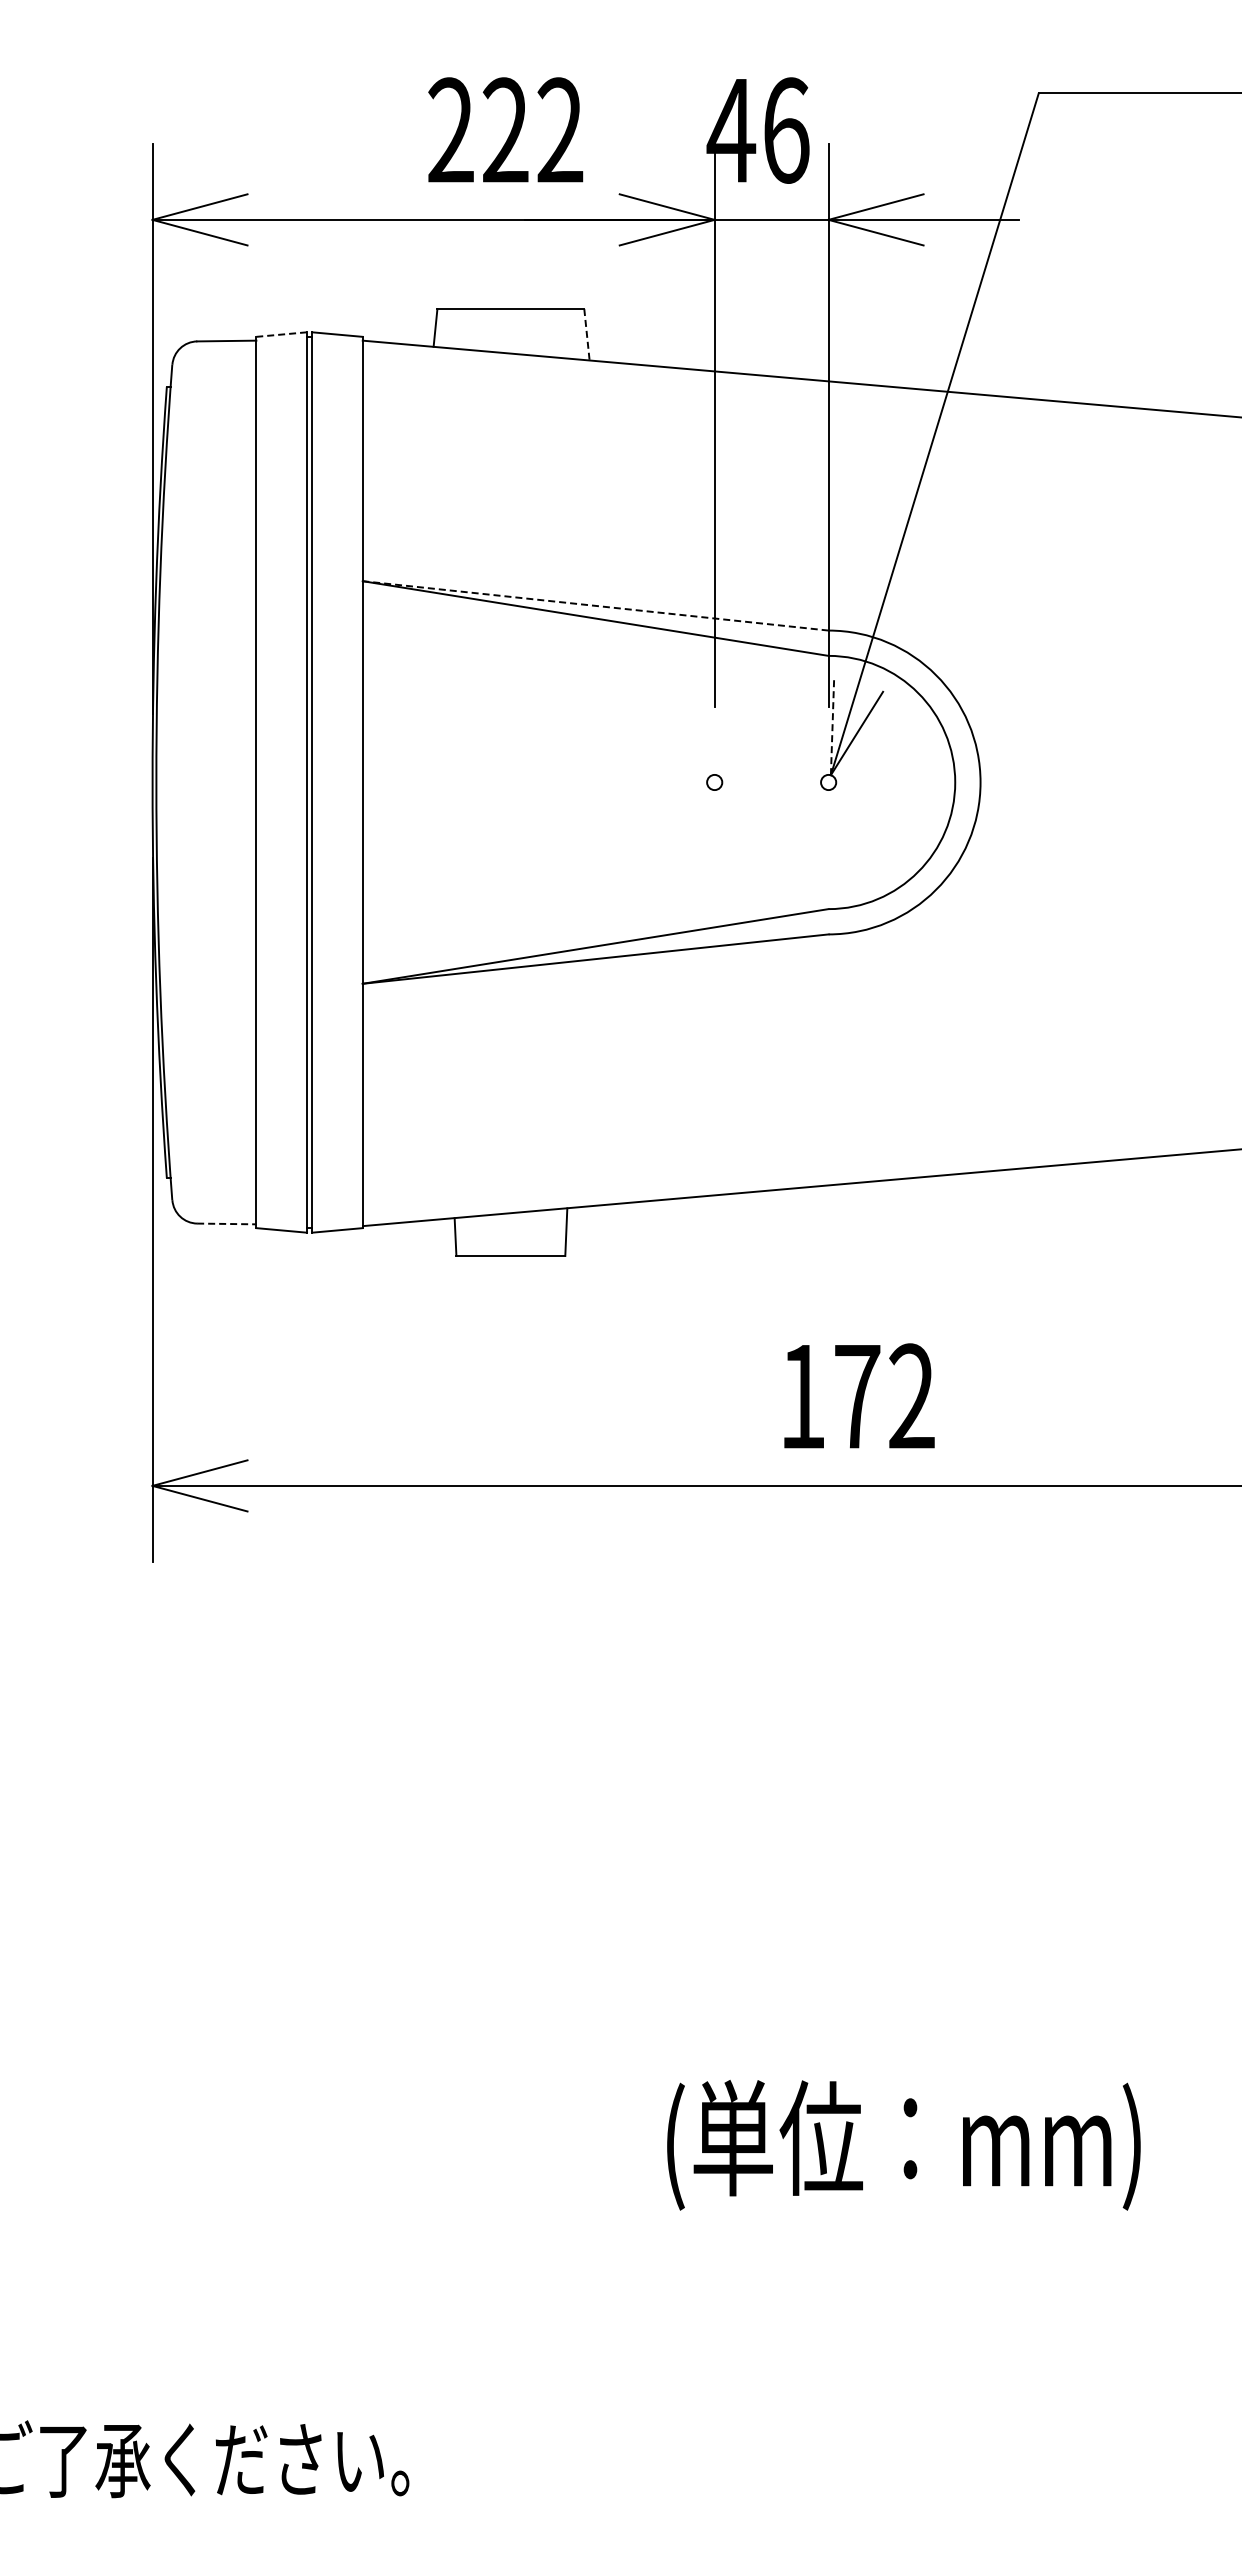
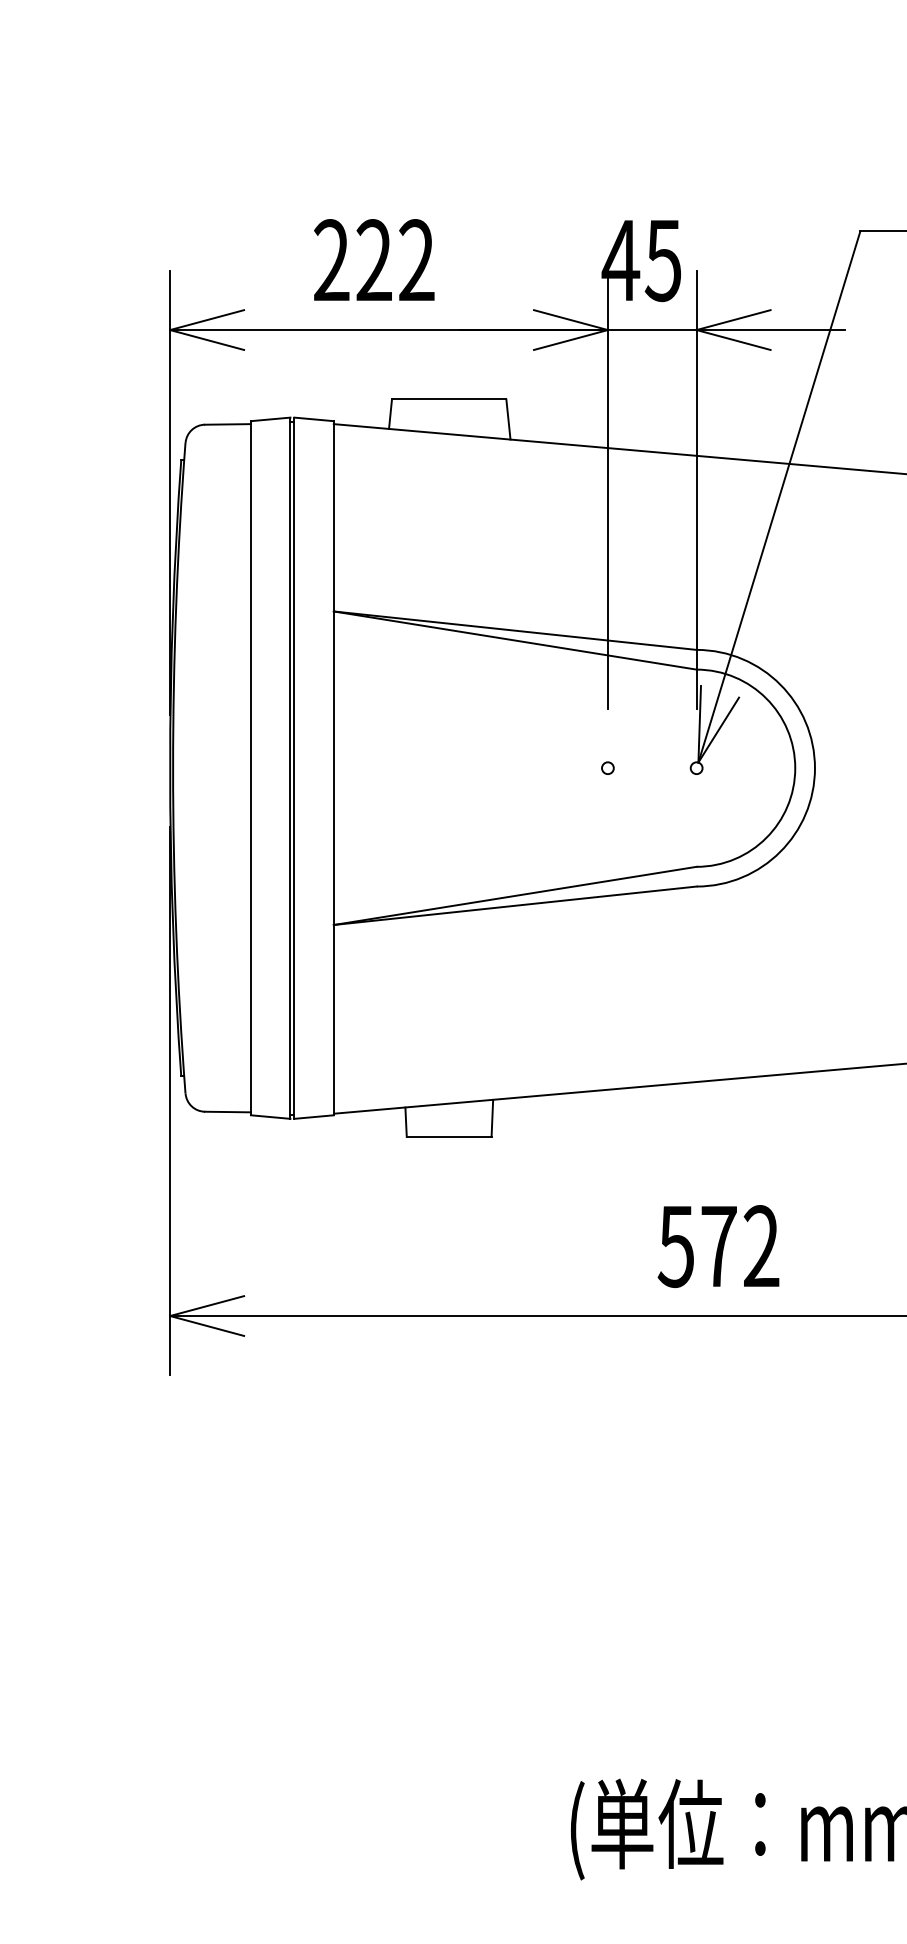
text: (505, 129) -> (374, 259), moved
text: (785, 130) -> (663, 260), 46 -> 45
line: (281, 334) -> (270, 419), dashed -> solid
line: (586, 334) -> (508, 419), dashed -> solid
line: (595, 605) -> (515, 630), dashed -> solid
line: (832, 725) -> (699, 723), dashed -> solid
line: (226, 1223) -> (227, 1111), dashed -> solid
text: (801, 1397) -> (675, 1247), 172 -> 572

